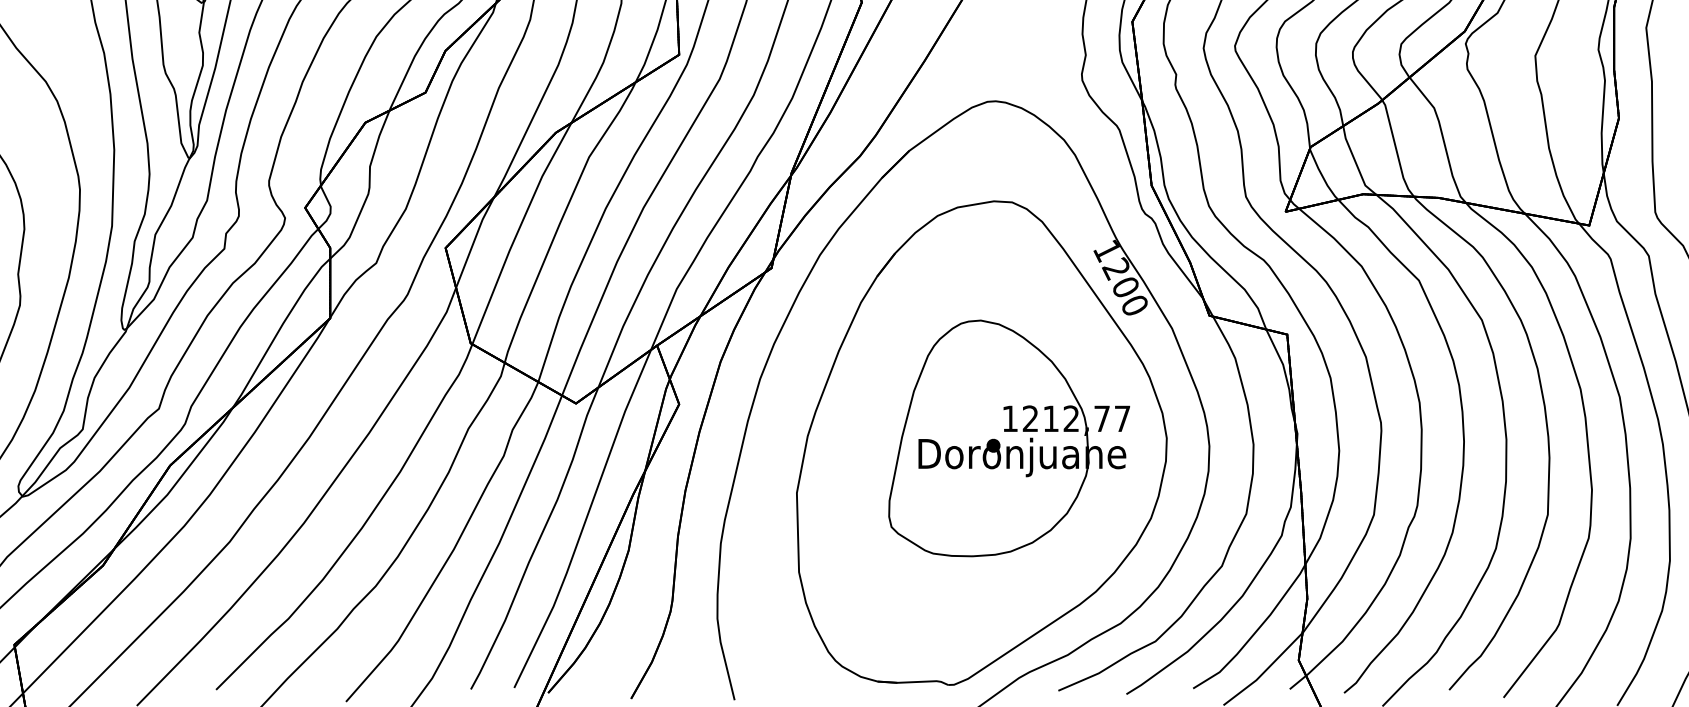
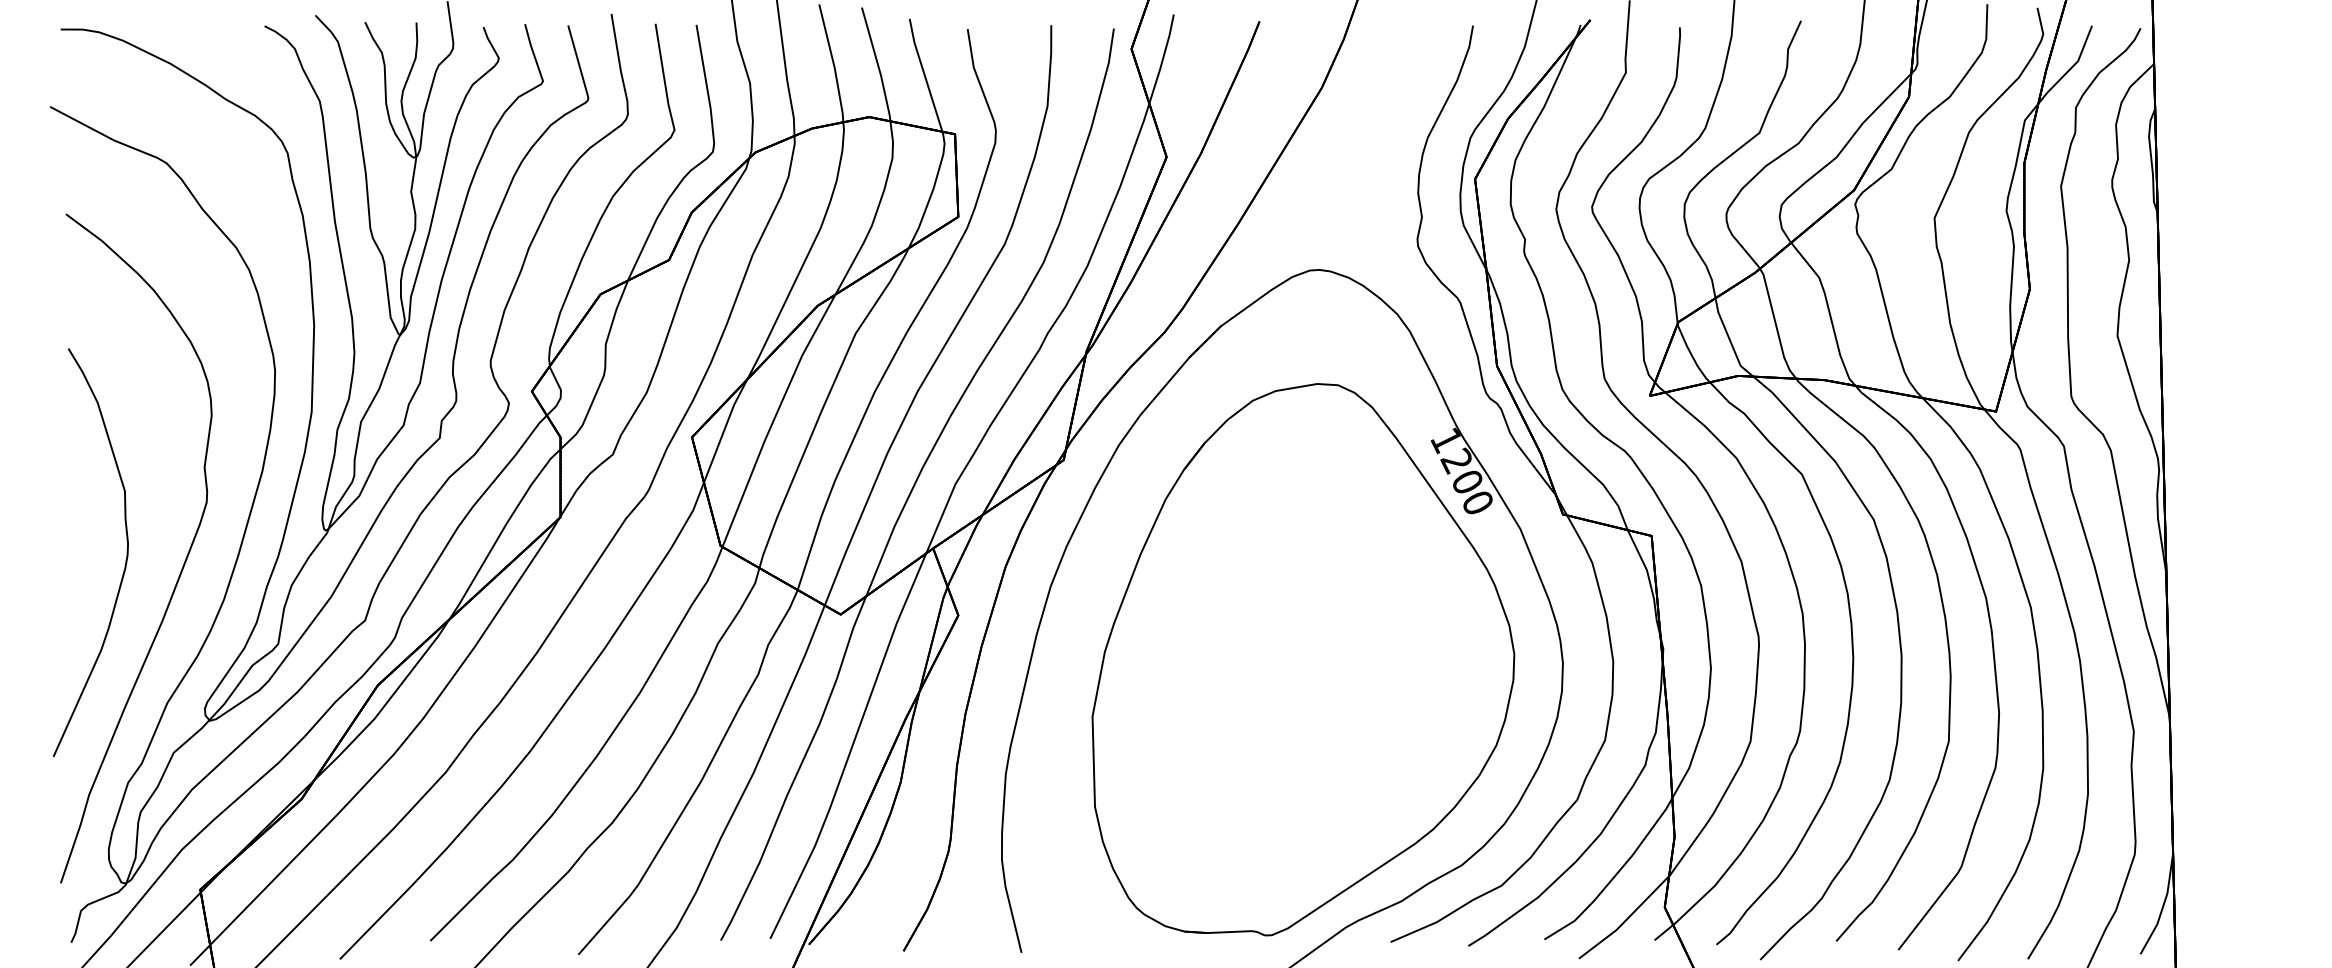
part: (1009, 438) -> (1334, 654), removed

